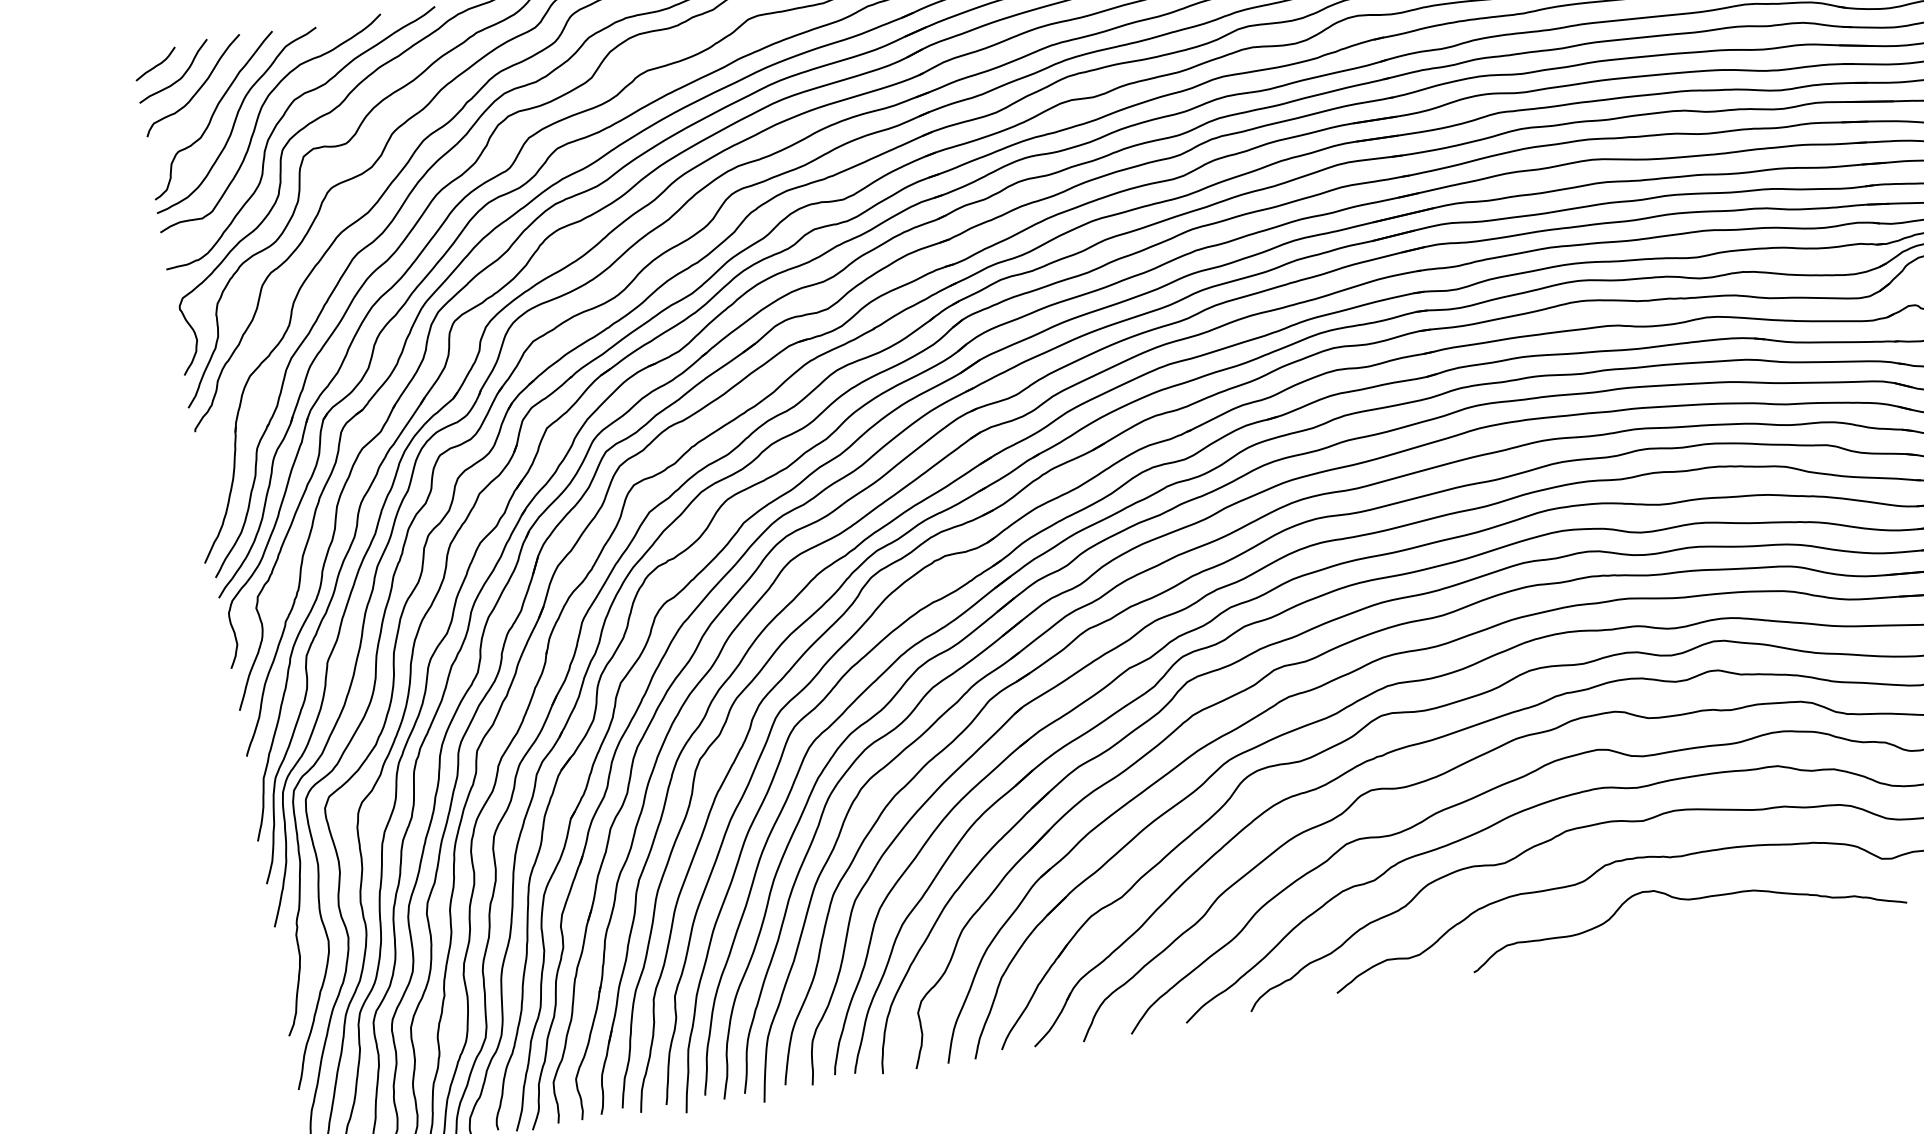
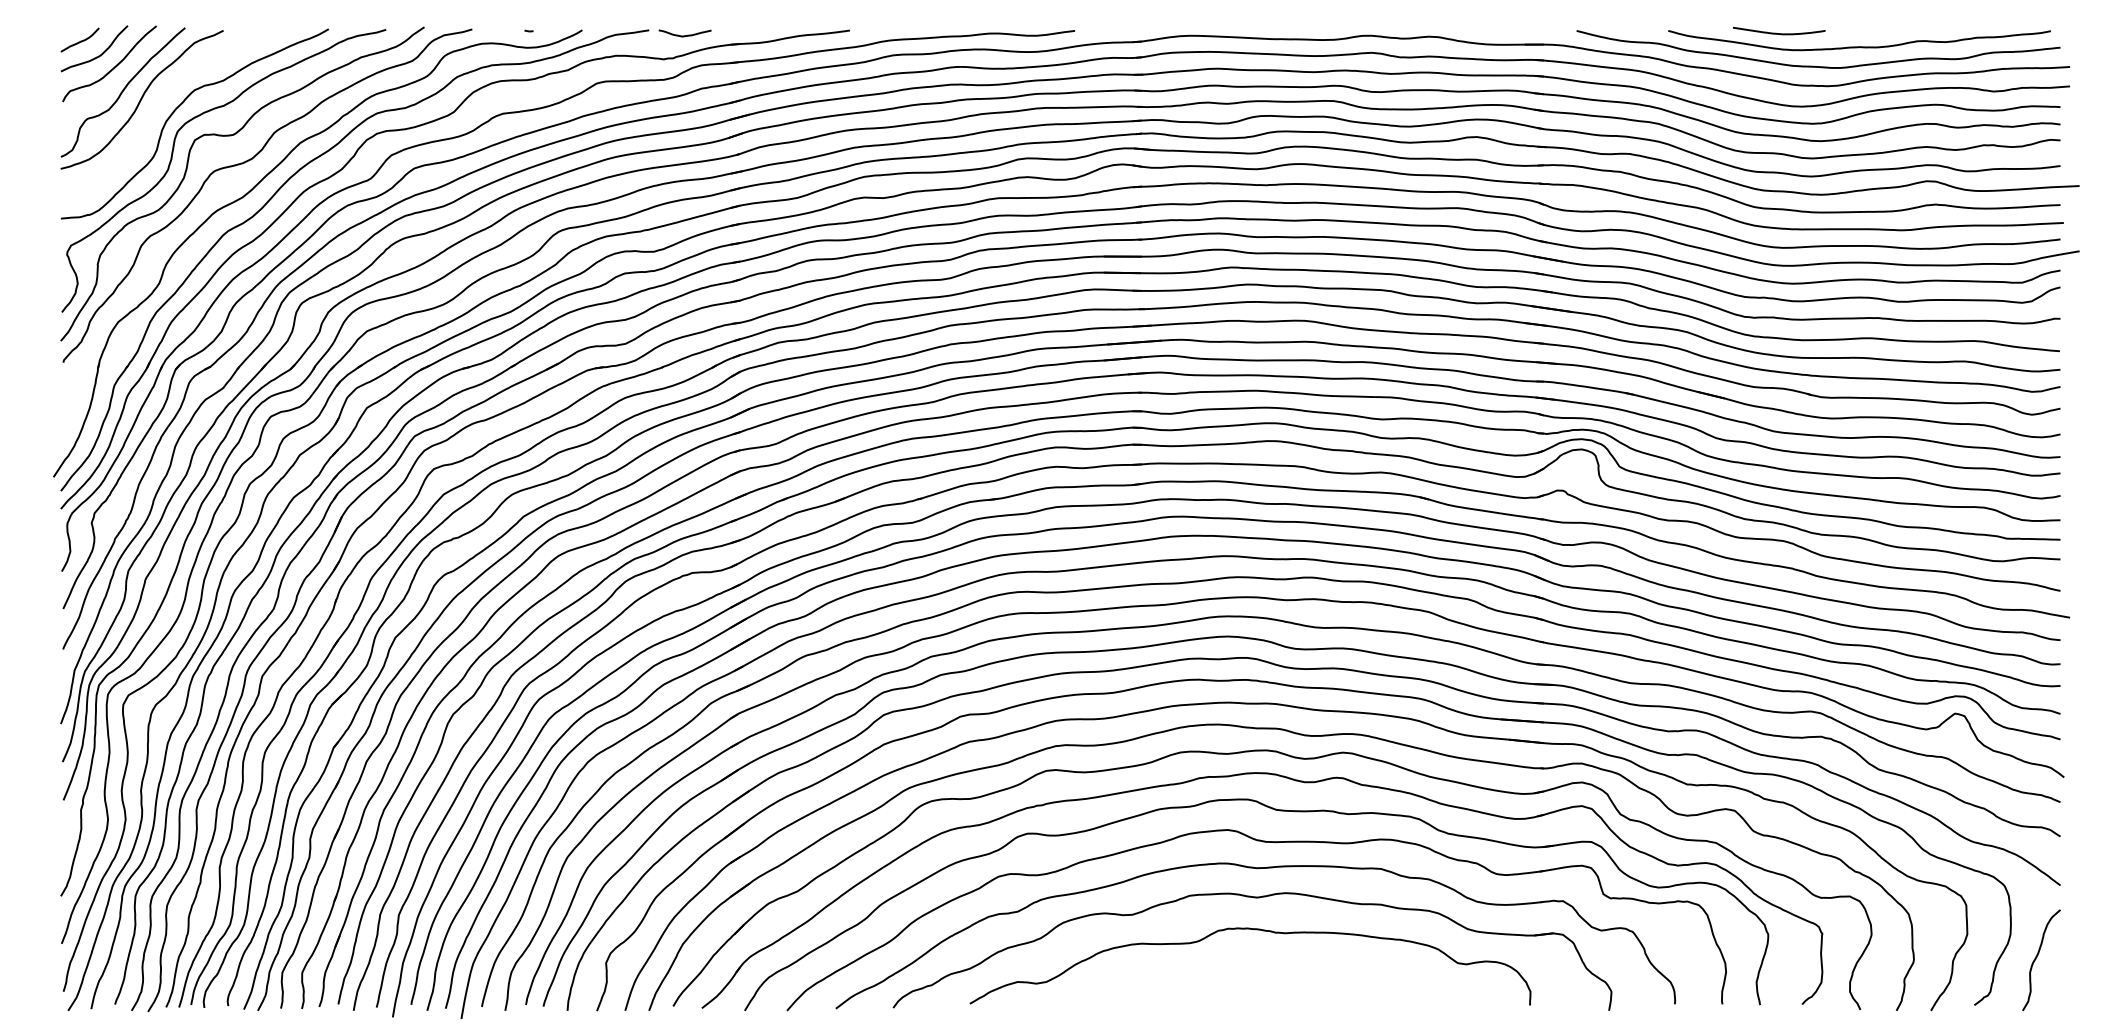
curve: (258, 118) -> (161, 101), removed
curve: (1687, 900) -> (1284, 972), removed

